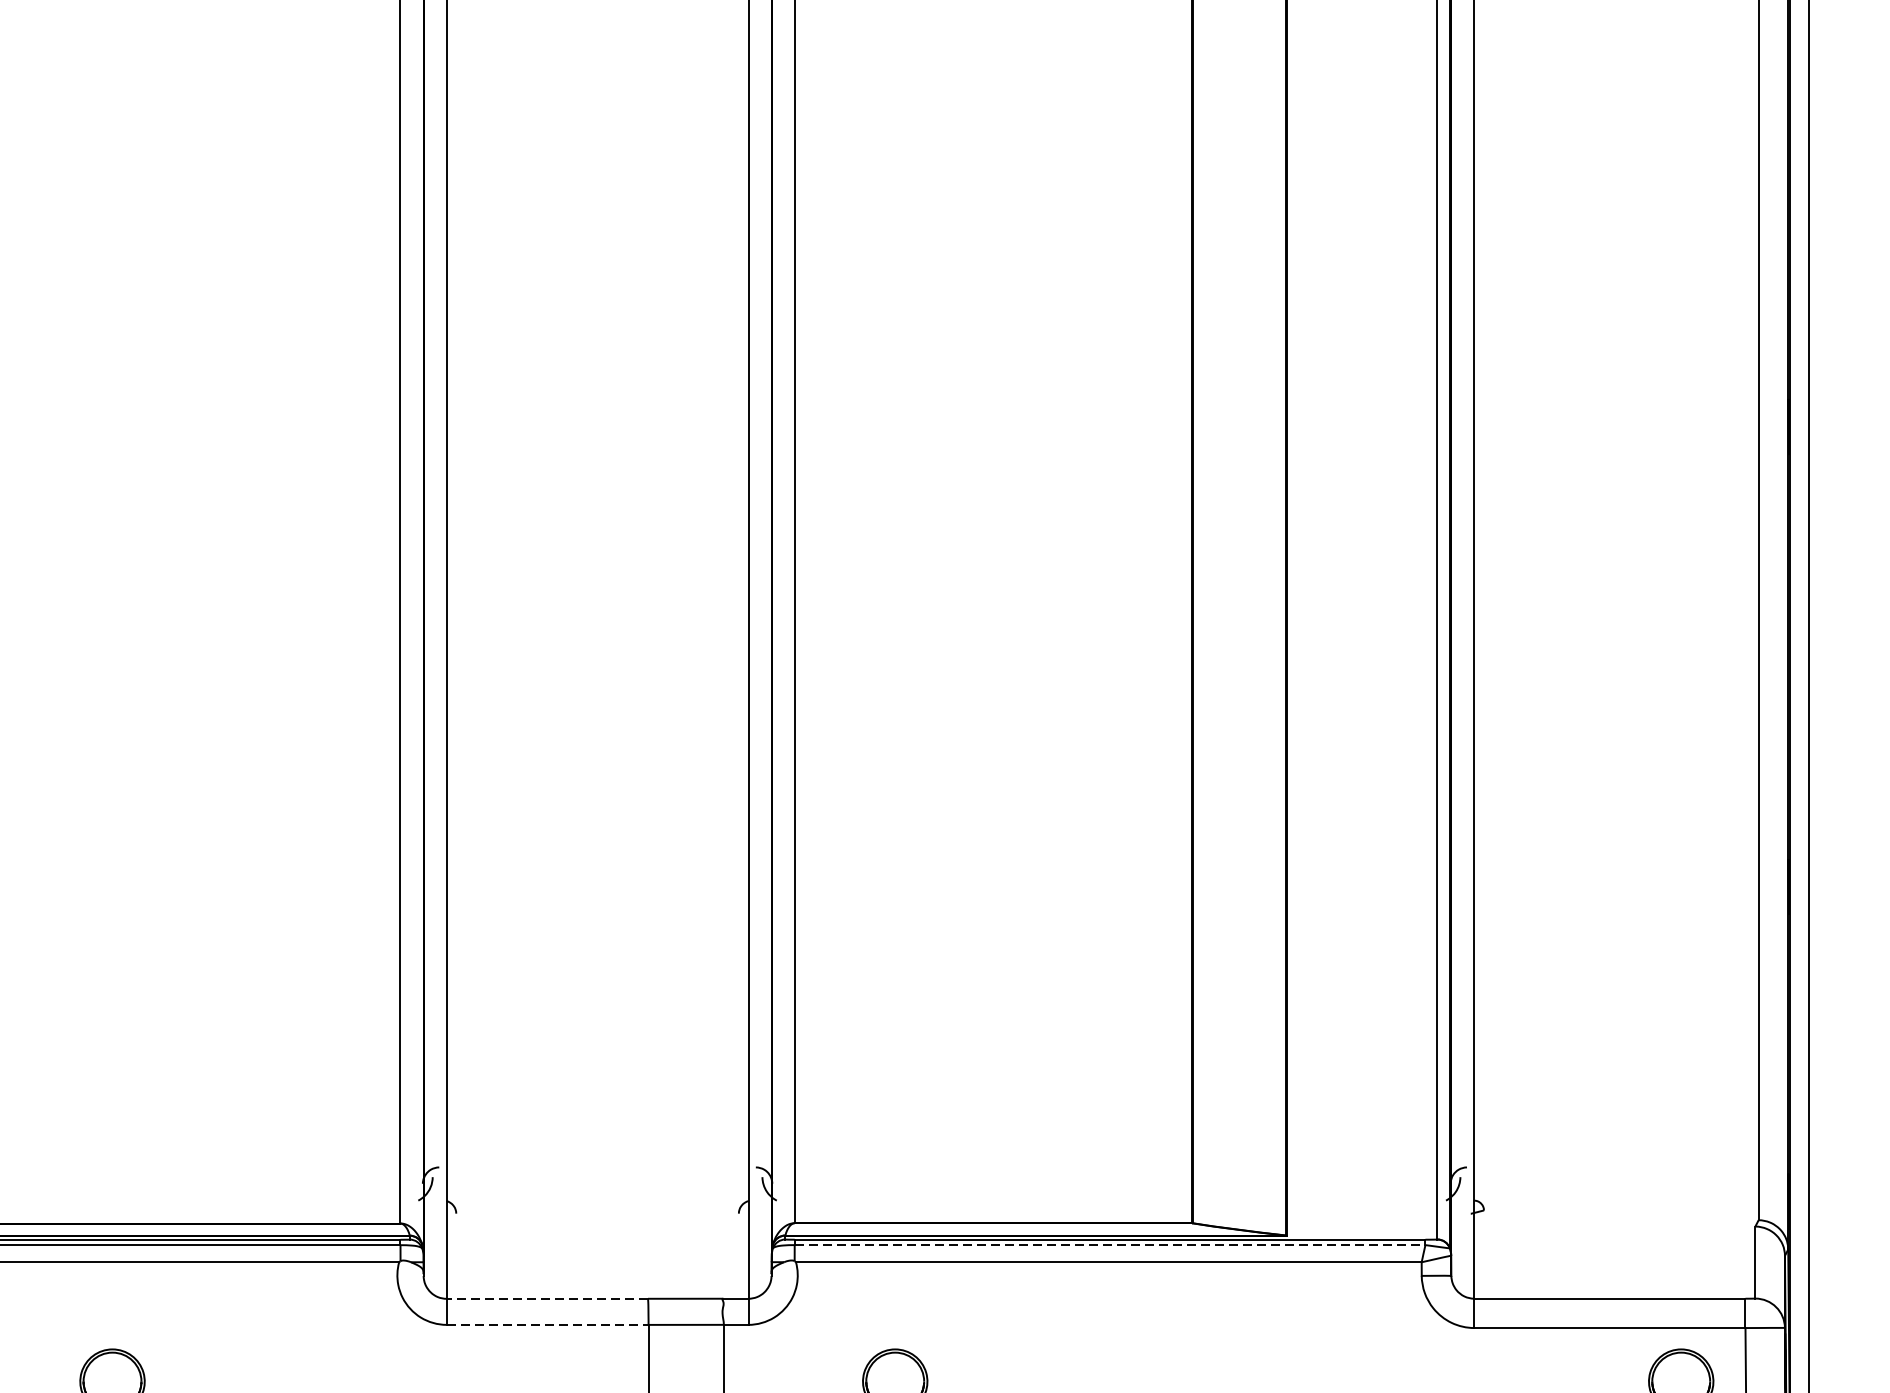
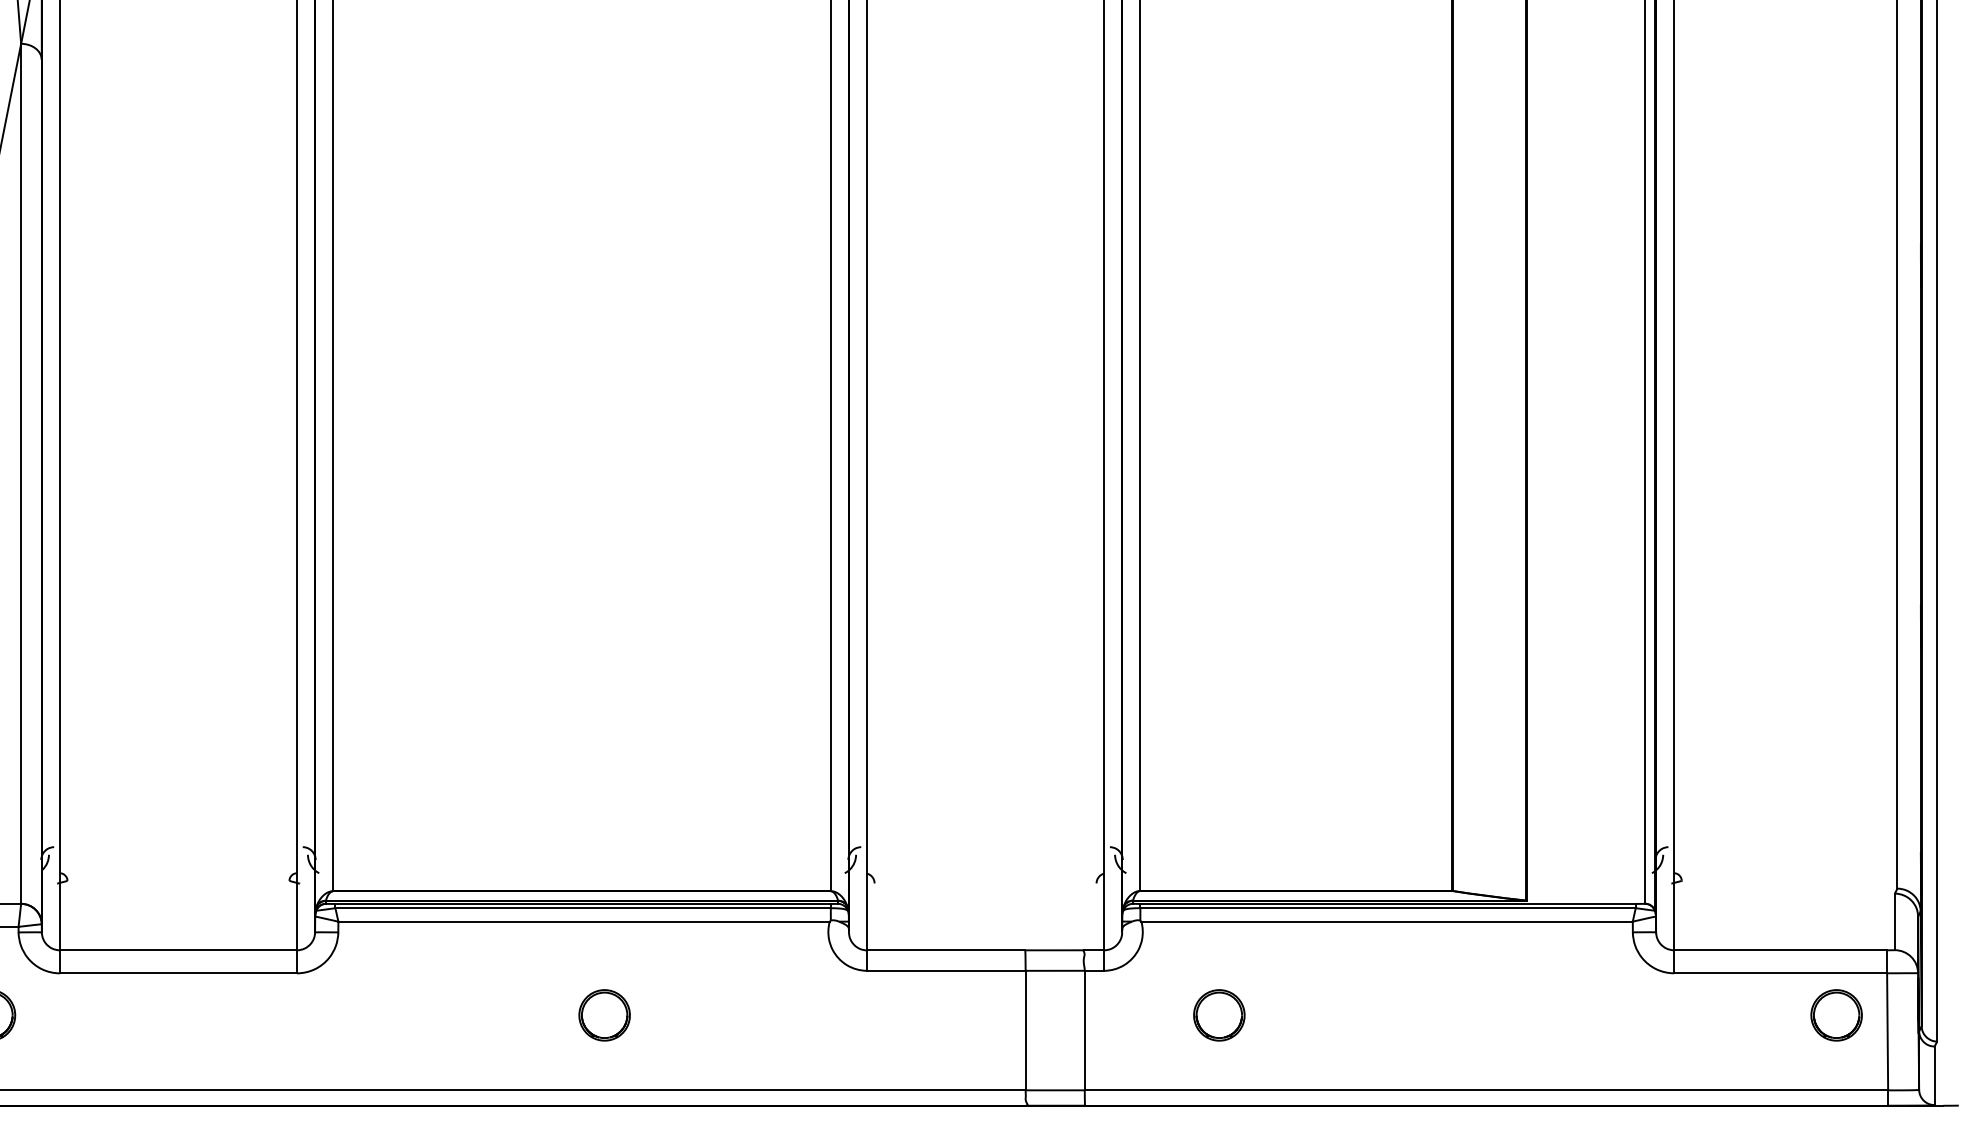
line: (1110, 1245) -> (1388, 908), dashed -> solid
line: (546, 1299) -> (945, 950), dashed -> solid
line: (547, 1324) -> (946, 970), dashed -> solid

